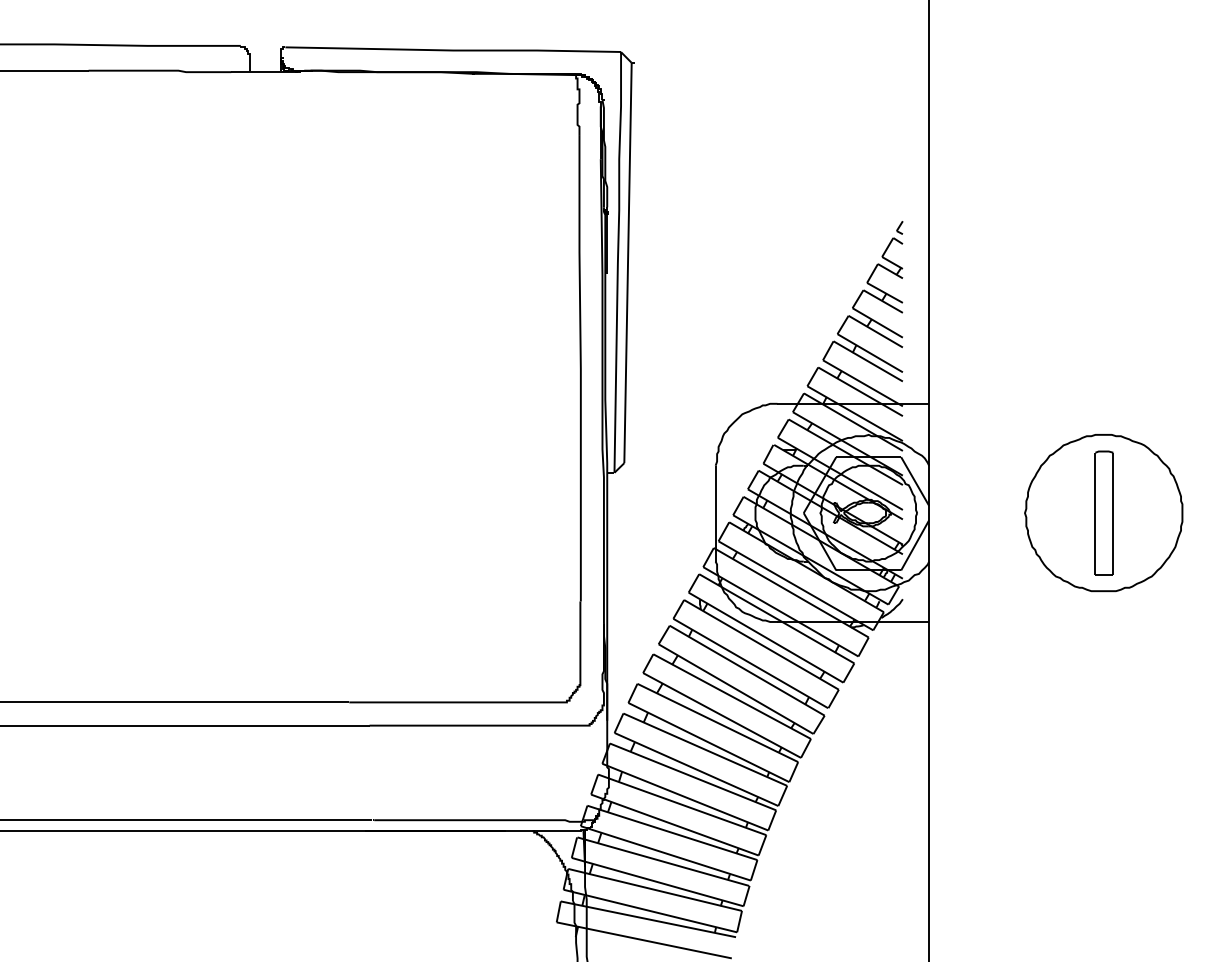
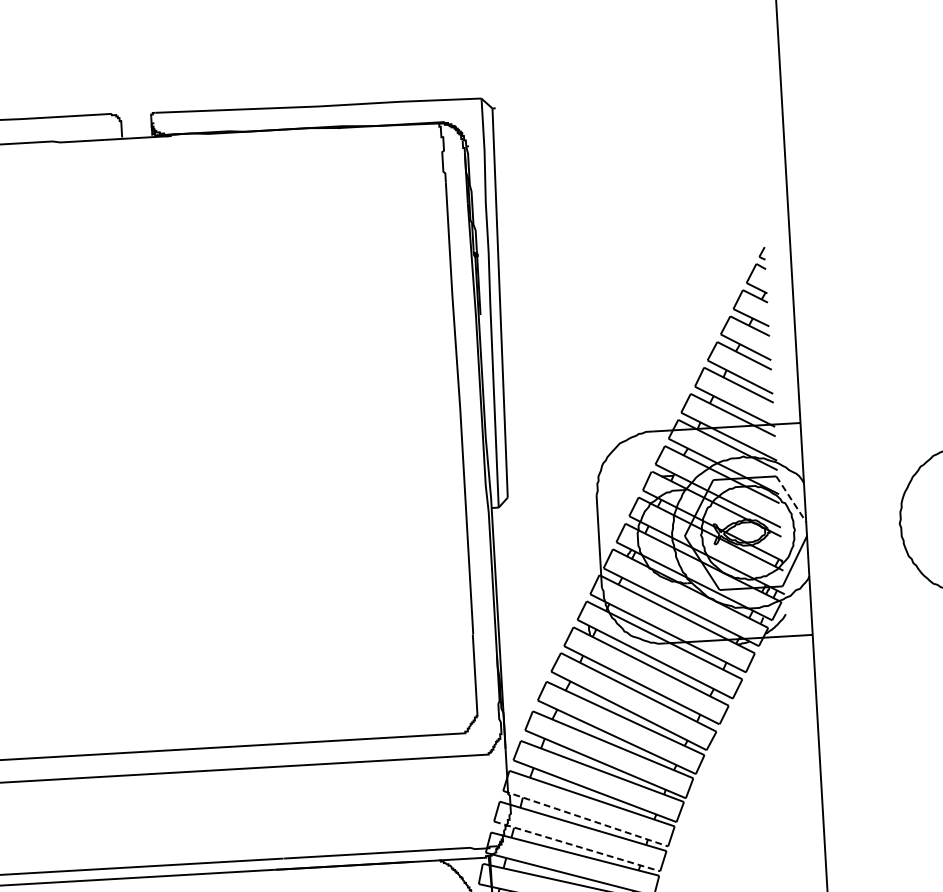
line: (915, 481) -> (791, 499), solid -> dashed
line: (685, 797) -> (585, 819), solid -> dashed
line: (675, 825) -> (577, 846), solid -> dashed

